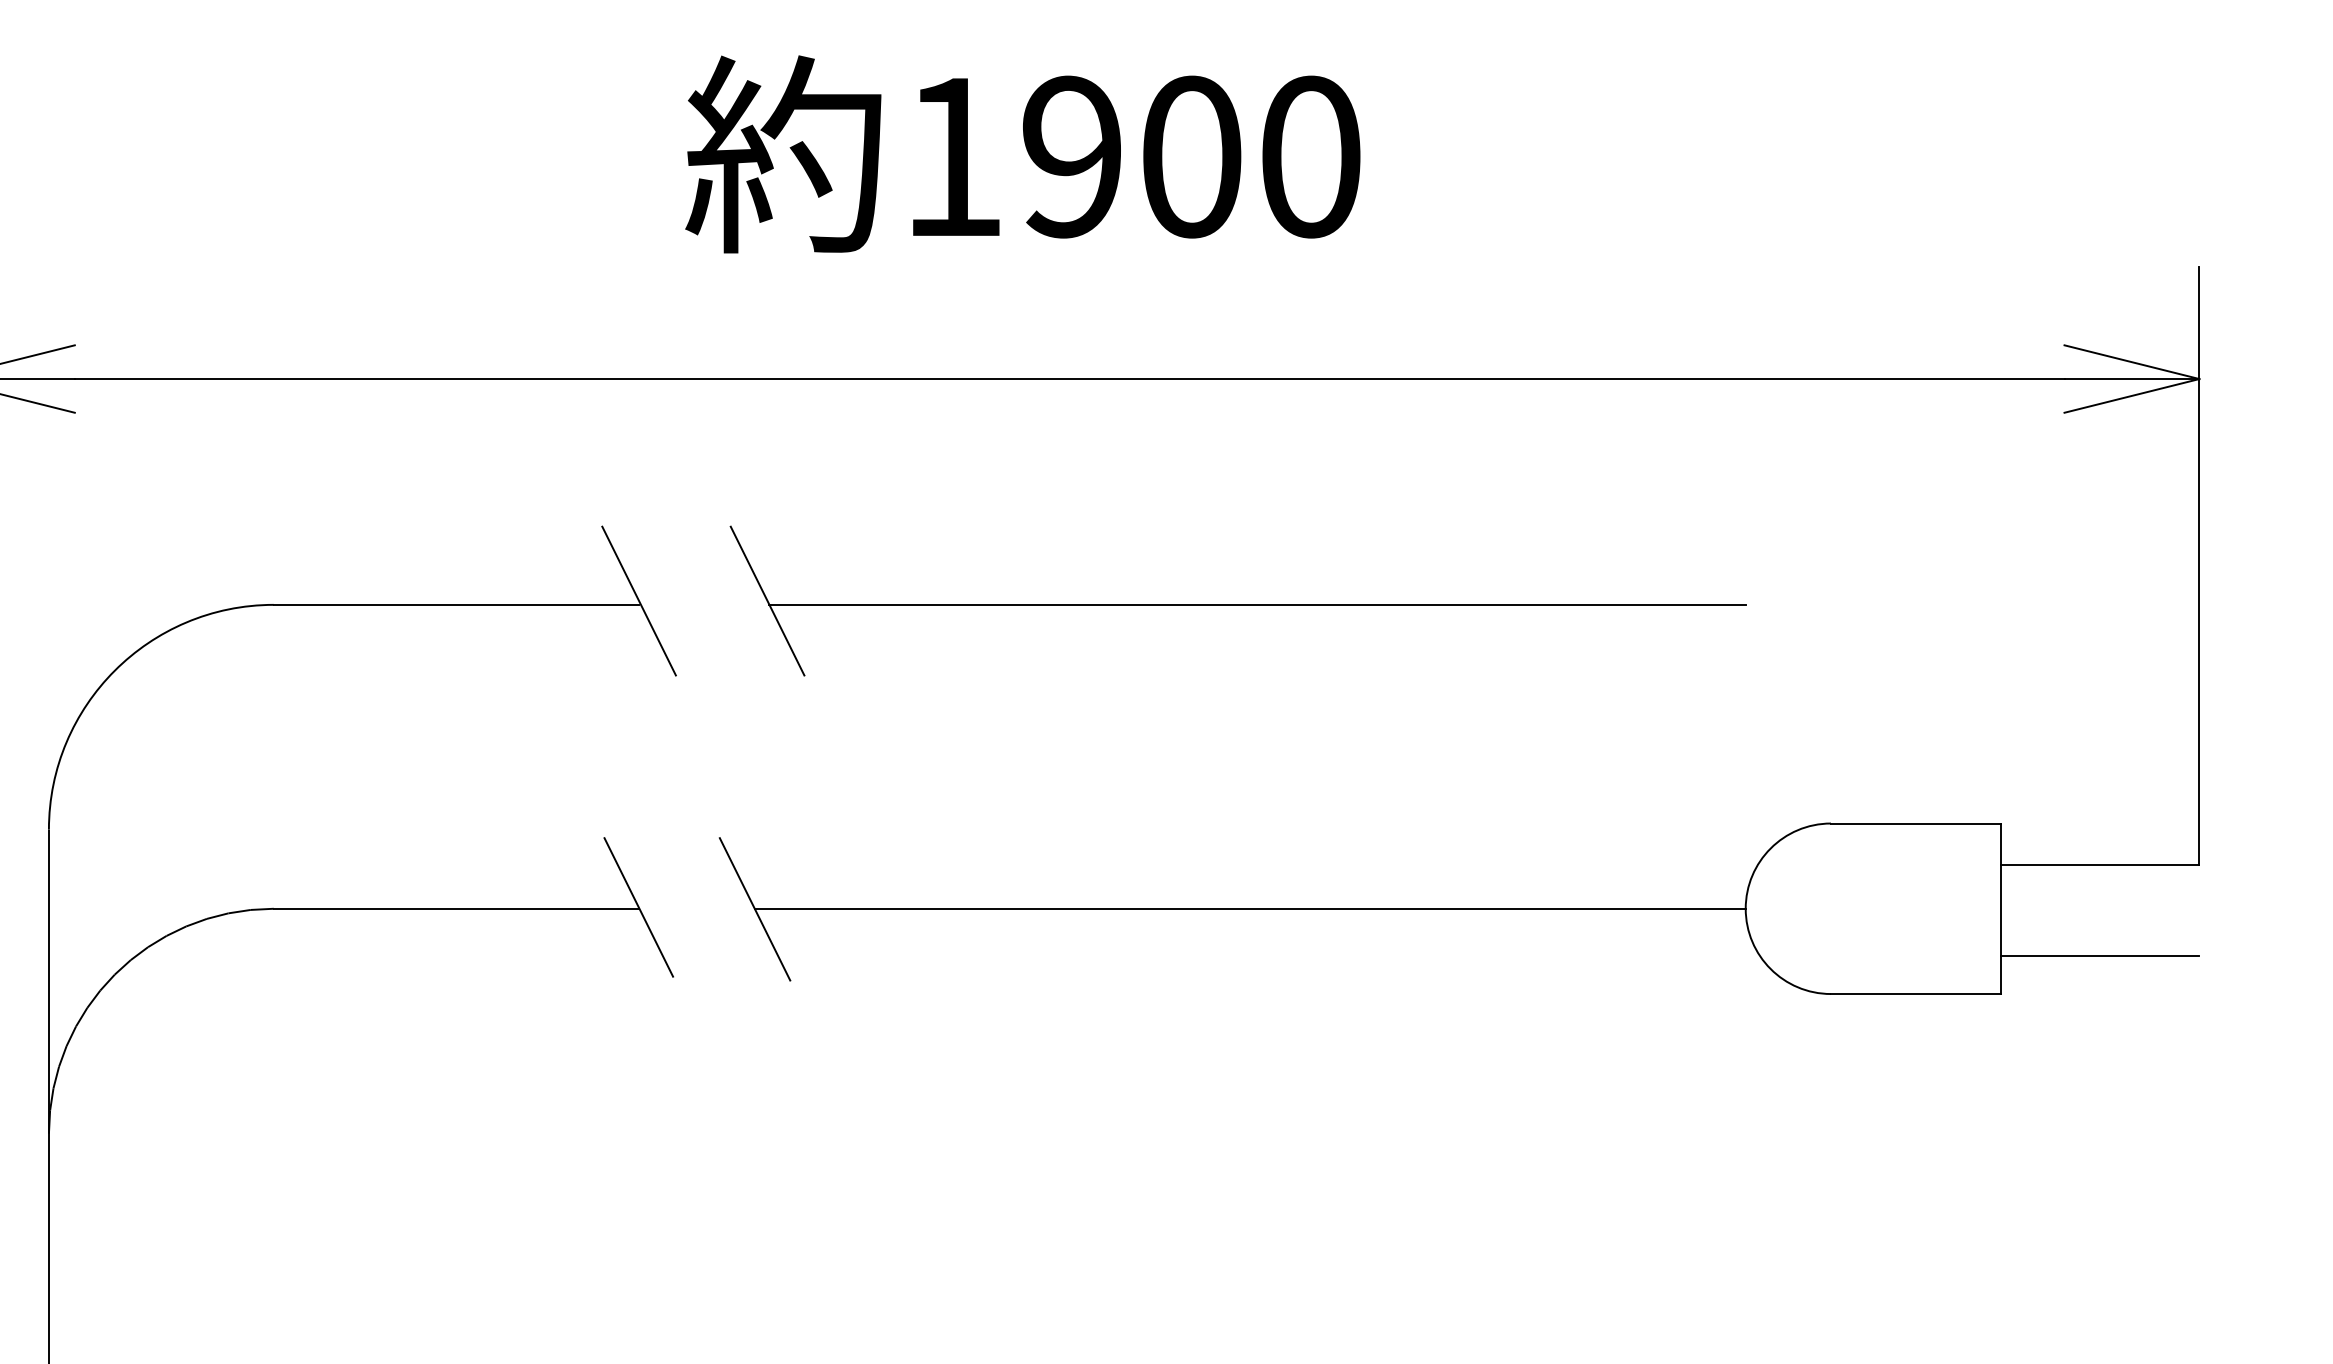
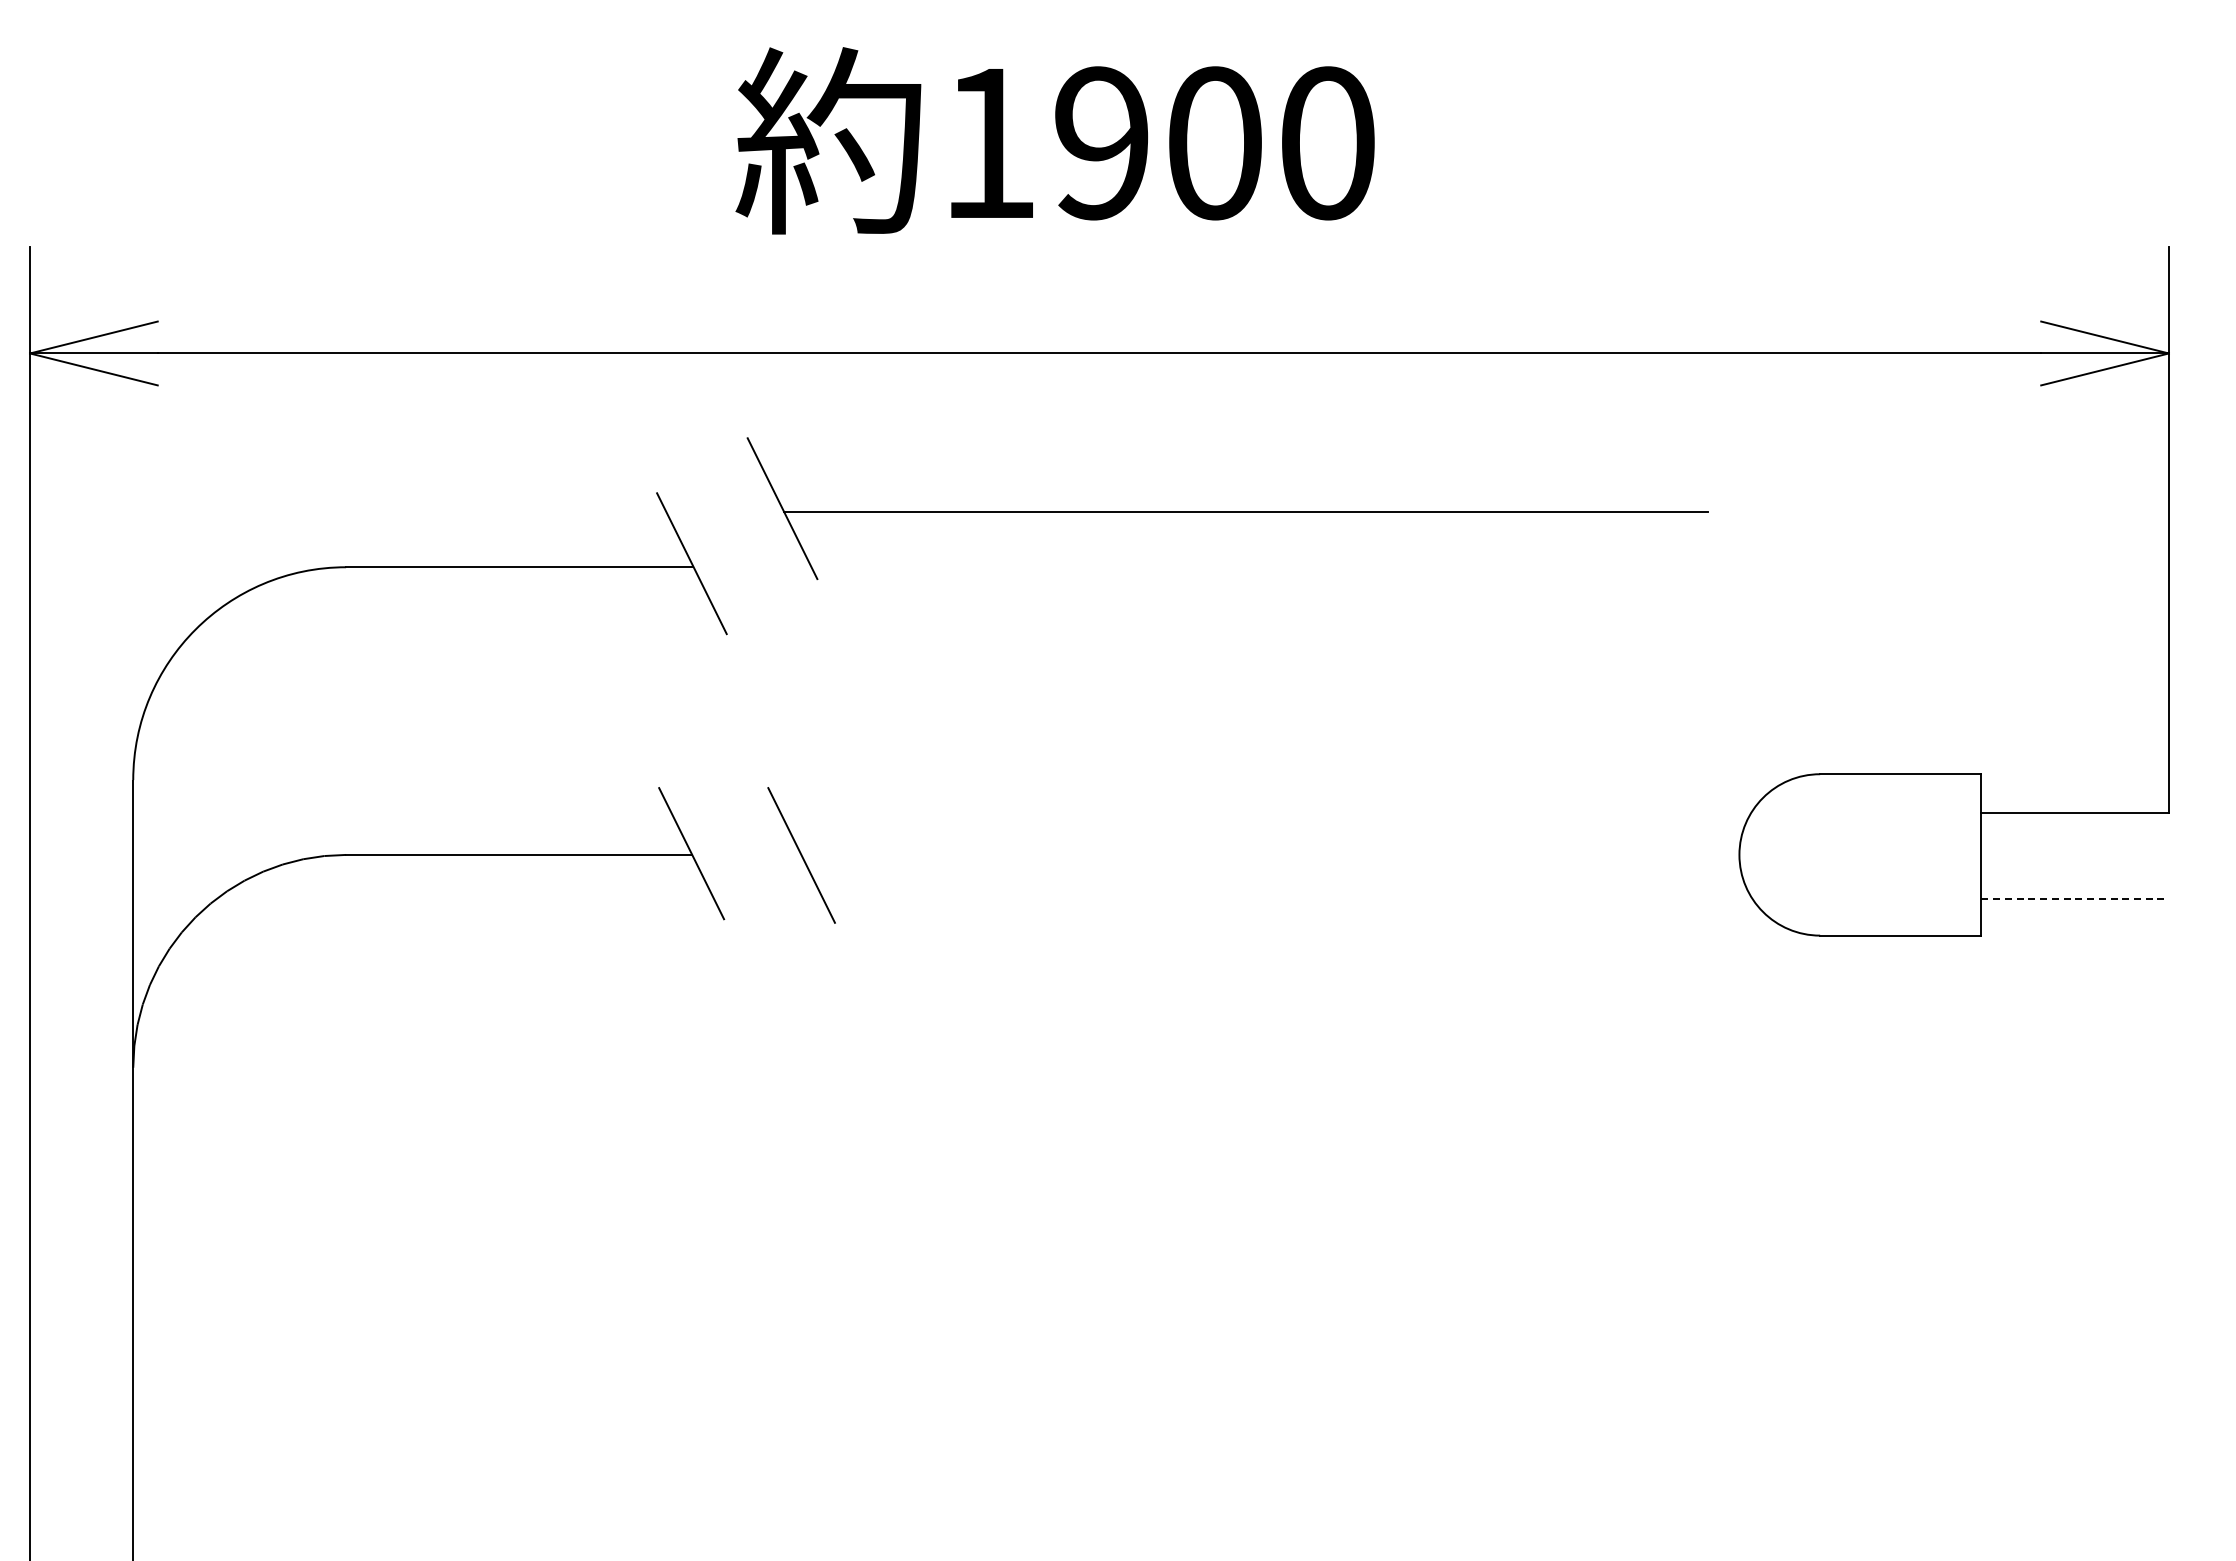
part: (1237, 600) -> (1227, 508), moved
line: (1250, 908) -> (1270, 854), removed
line: (2100, 955) -> (2075, 899), solid -> dashed

